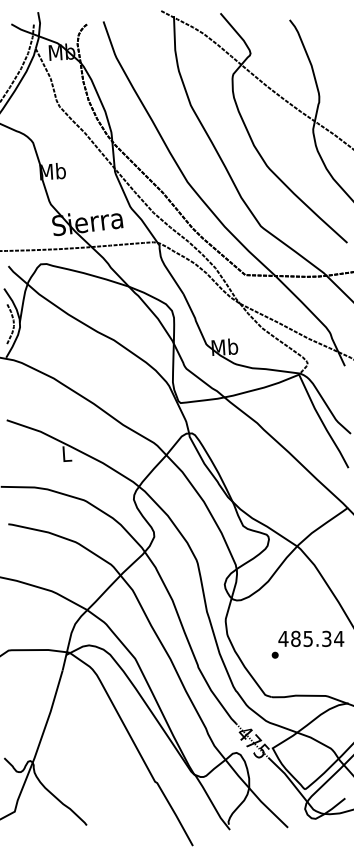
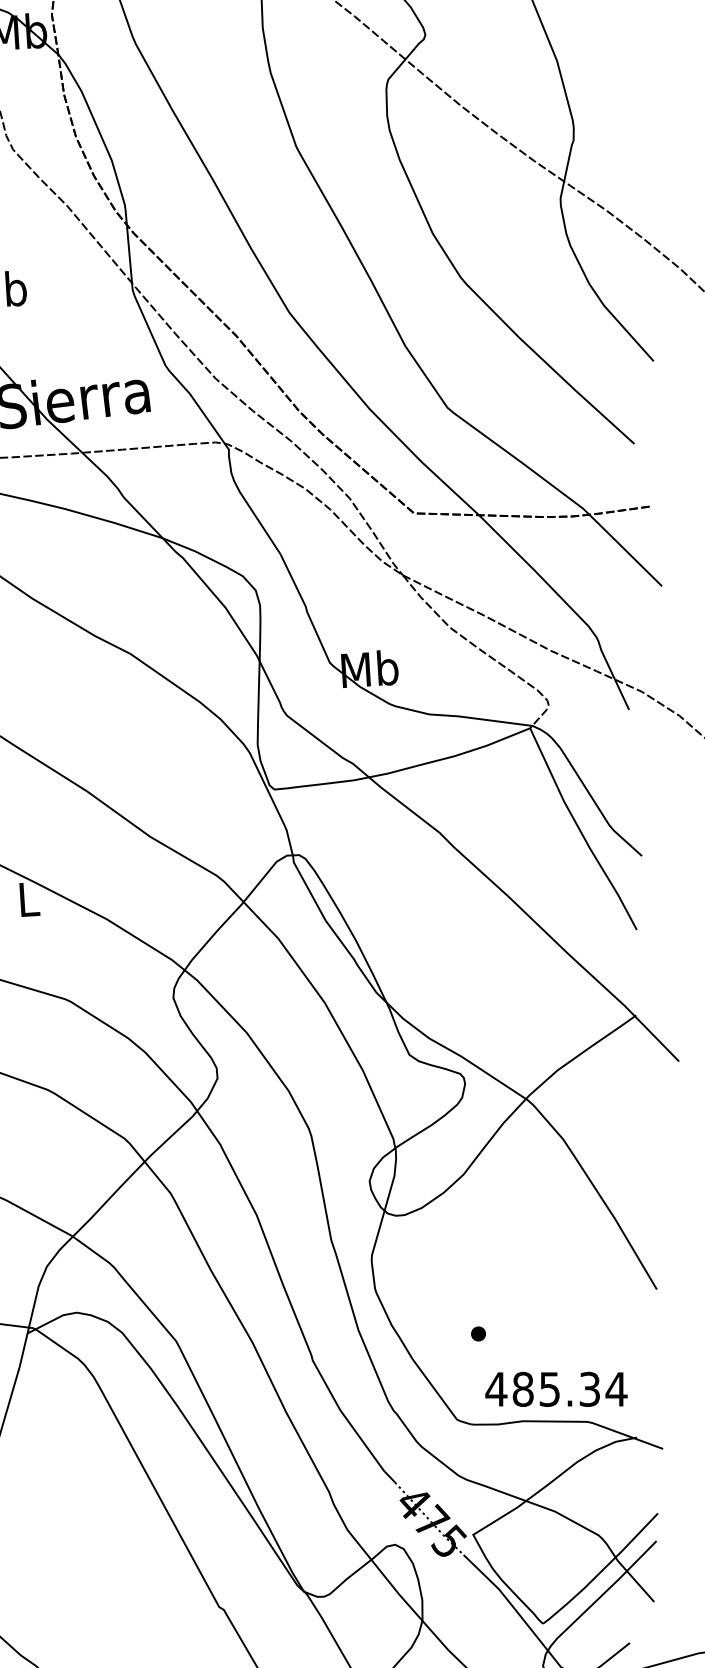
text: (311, 638) -> (556, 1388), moved

